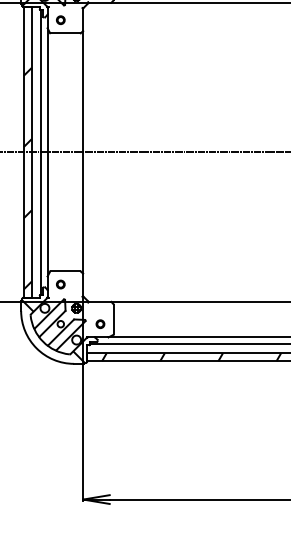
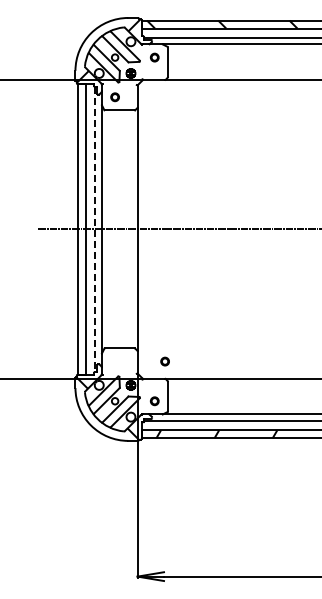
line: (41, 152) -> (95, 229), solid -> dashed
hatch: (28, 178) -> (82, 255), removed
part: (60, 284) -> (164, 361), moved

